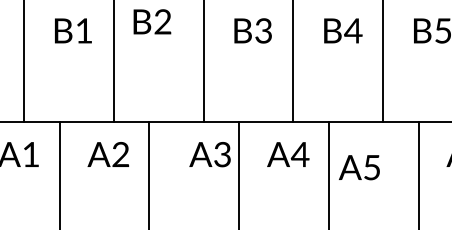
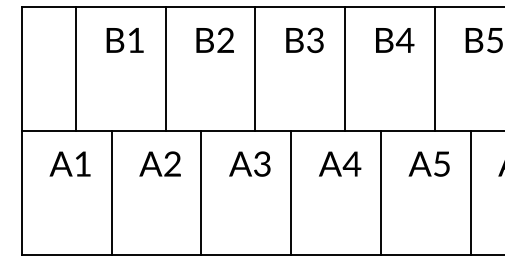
text: (151, 21) -> (214, 39), moved
text: (209, 154) -> (249, 163), moved
text: (358, 167) -> (428, 163), moved

